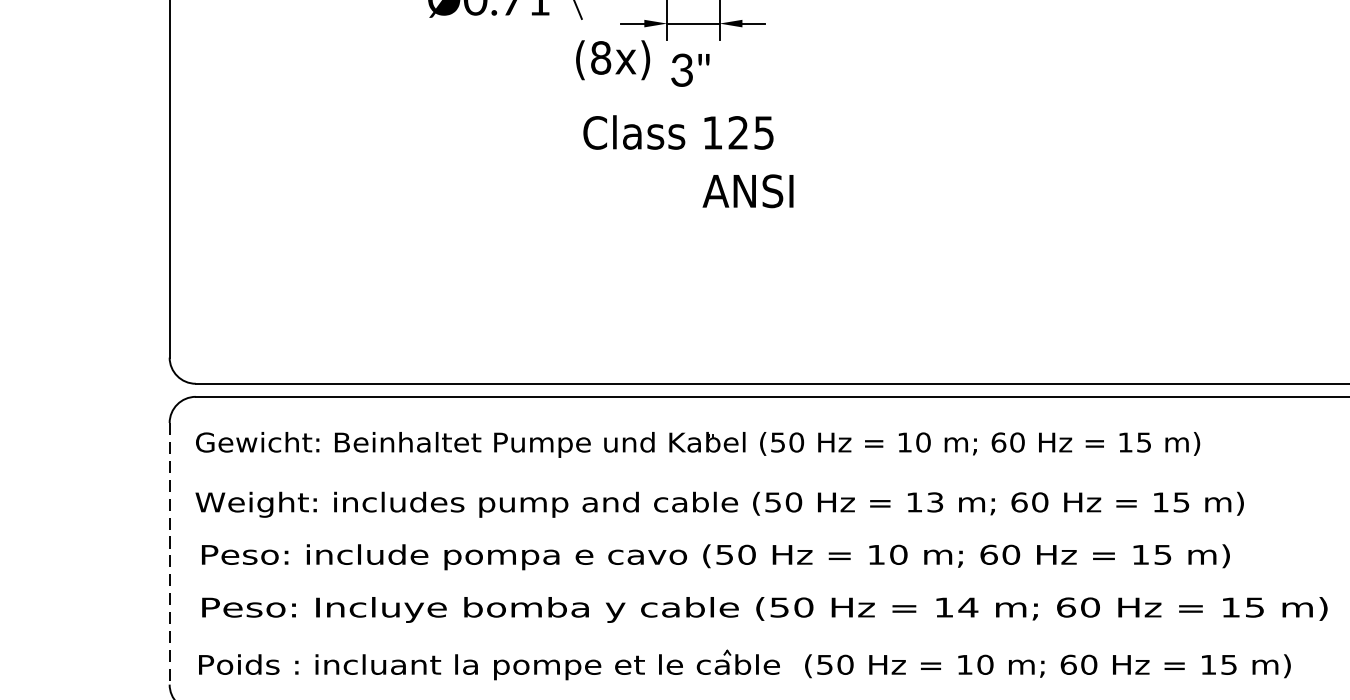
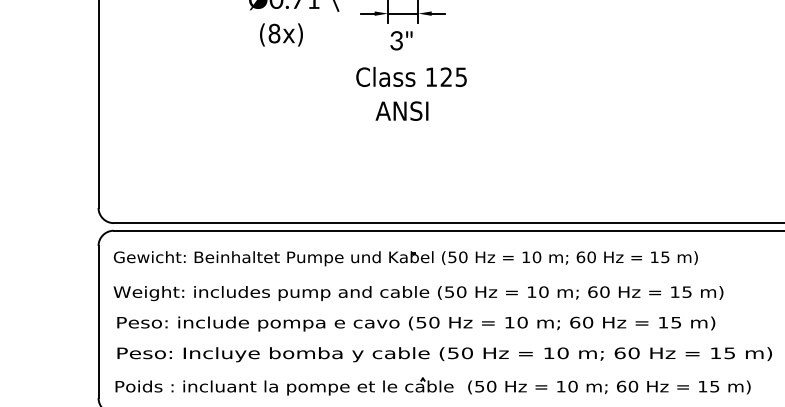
text: (613, 59) -> (281, 34), moved
text: (678, 131) -> (411, 76), moved
text: (747, 190) -> (401, 110), moved
text: (934, 501) -> (543, 291), 13 -> 10
line: (169, 554) -> (98, 322), dashed -> solid
text: (967, 607) -> (562, 353), 14 -> 10

